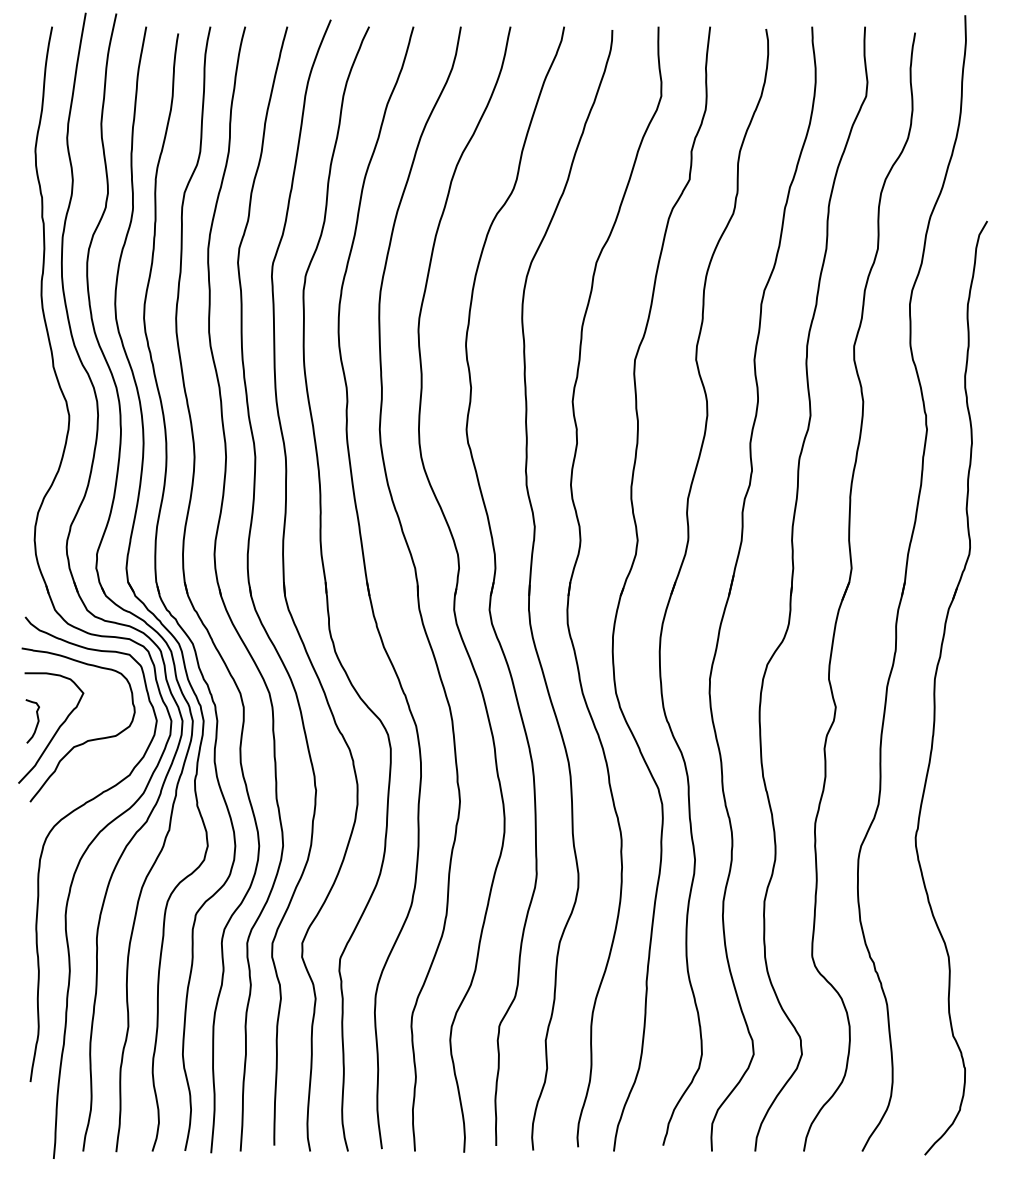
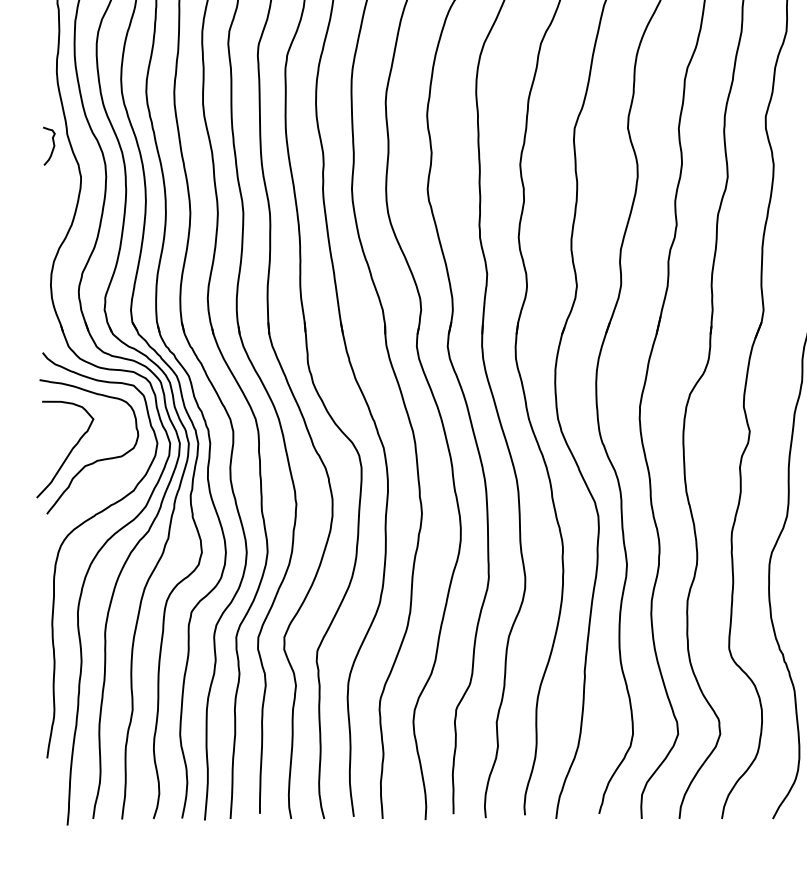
curve: (36, 723) -> (52, 148), moved

